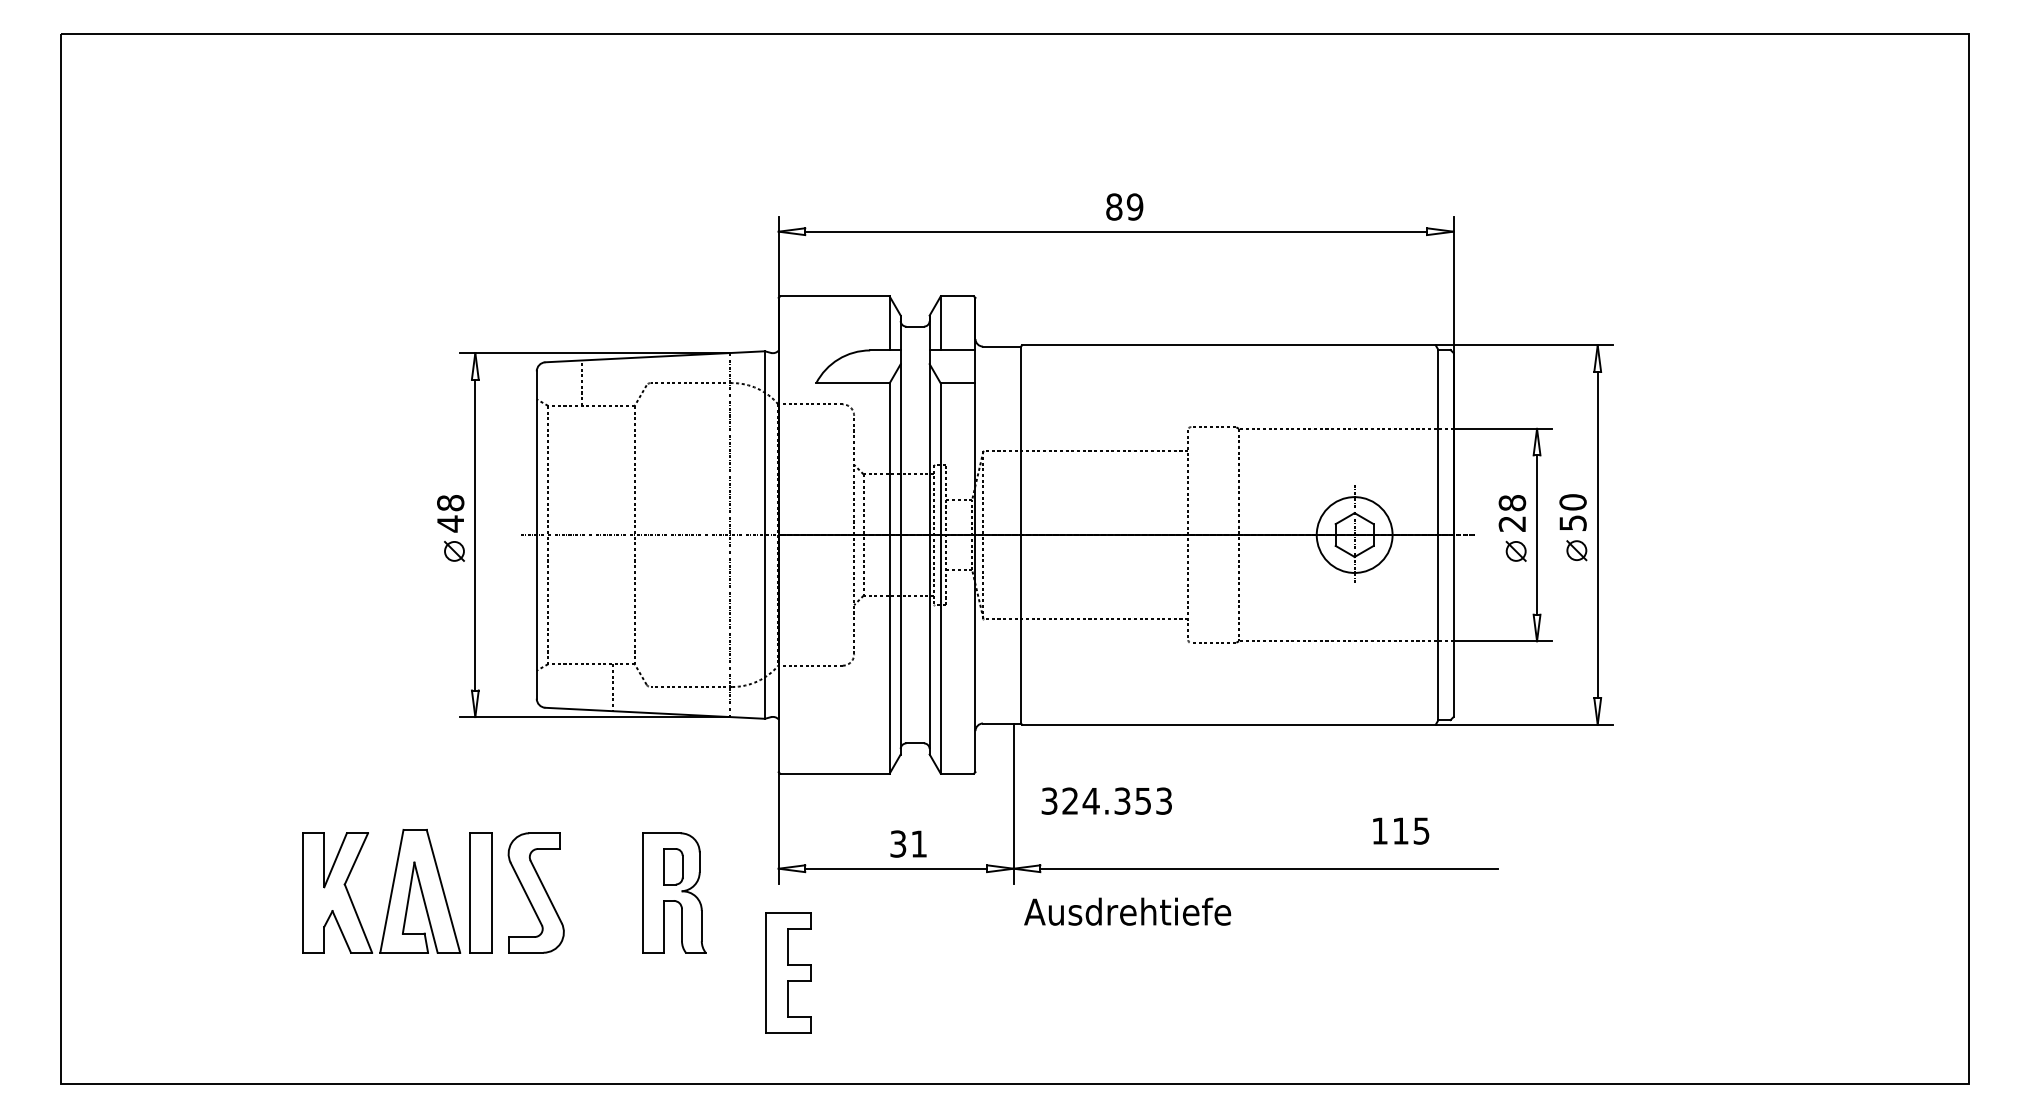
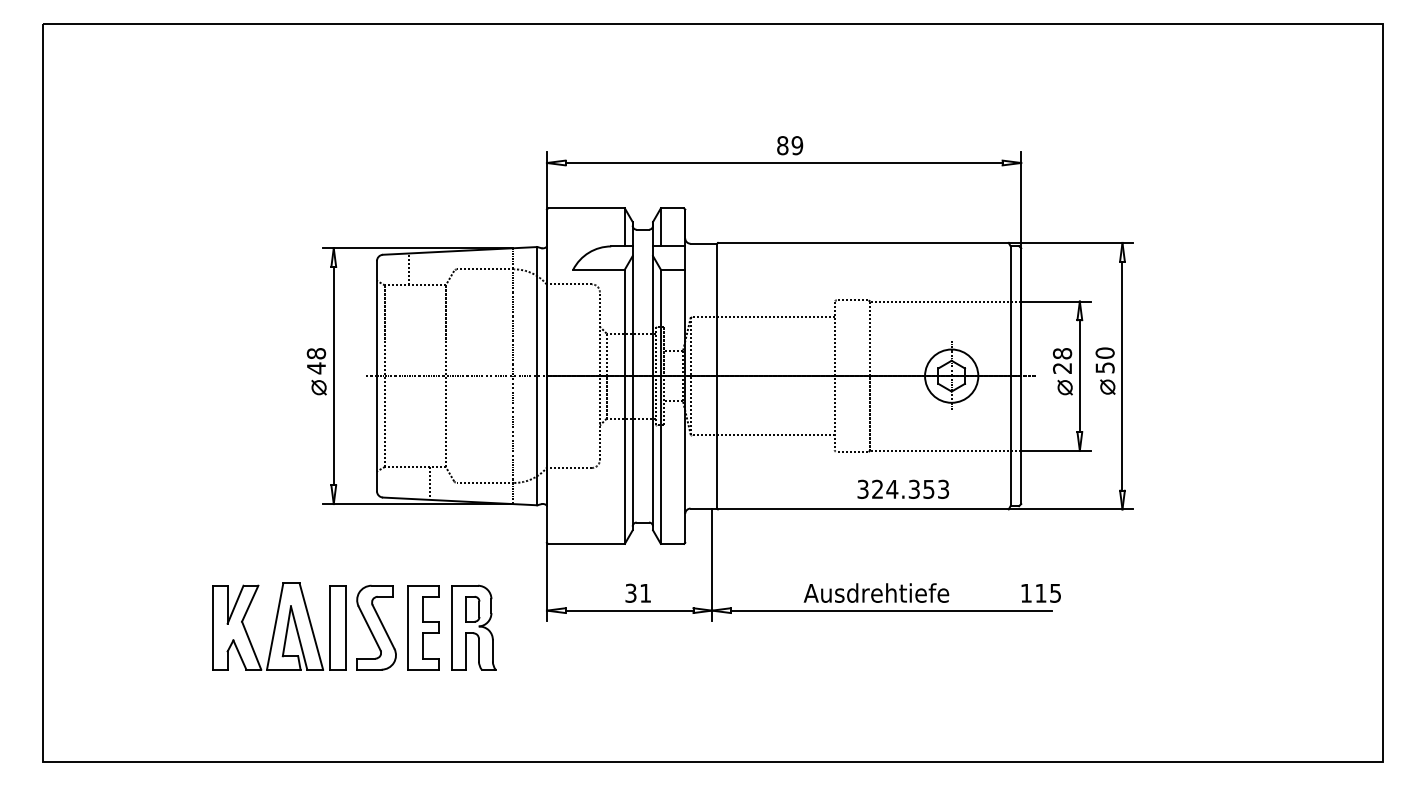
text: (1106, 800) -> (903, 488), moved
text: (1401, 830) -> (1041, 592), moved
text: (1127, 911) -> (876, 592), moved
part: (788, 972) -> (423, 627), moved

